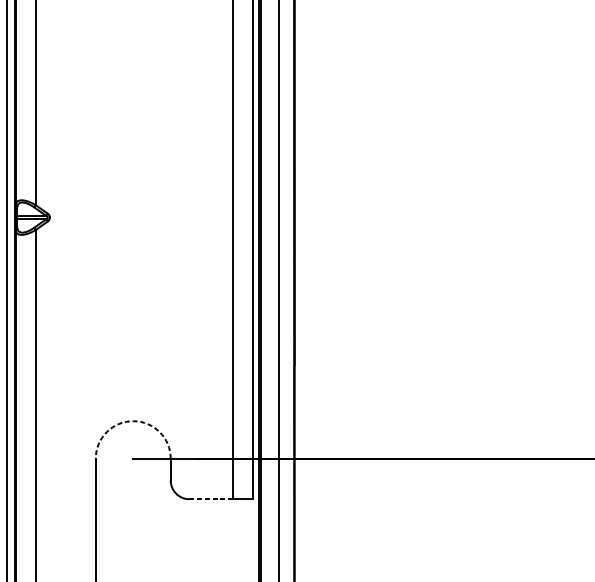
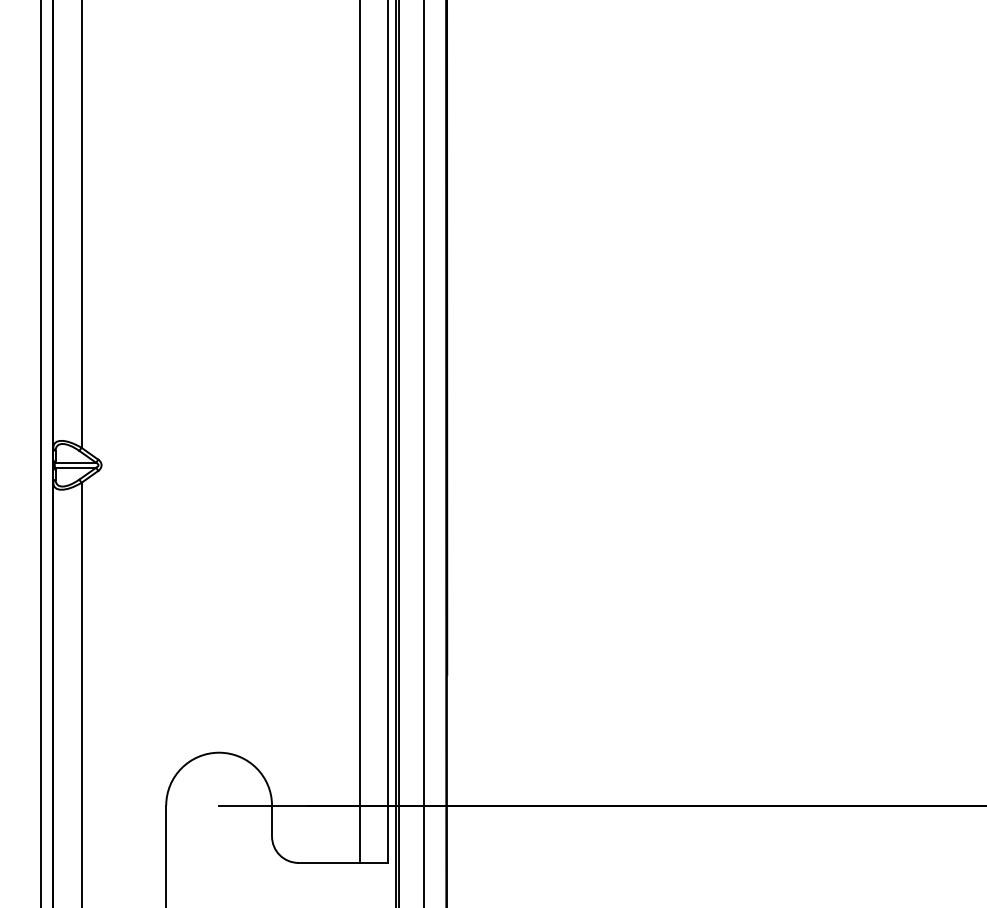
arc: (133, 421) -> (219, 752), dashed -> solid
line: (211, 498) -> (329, 862), dashed -> solid

